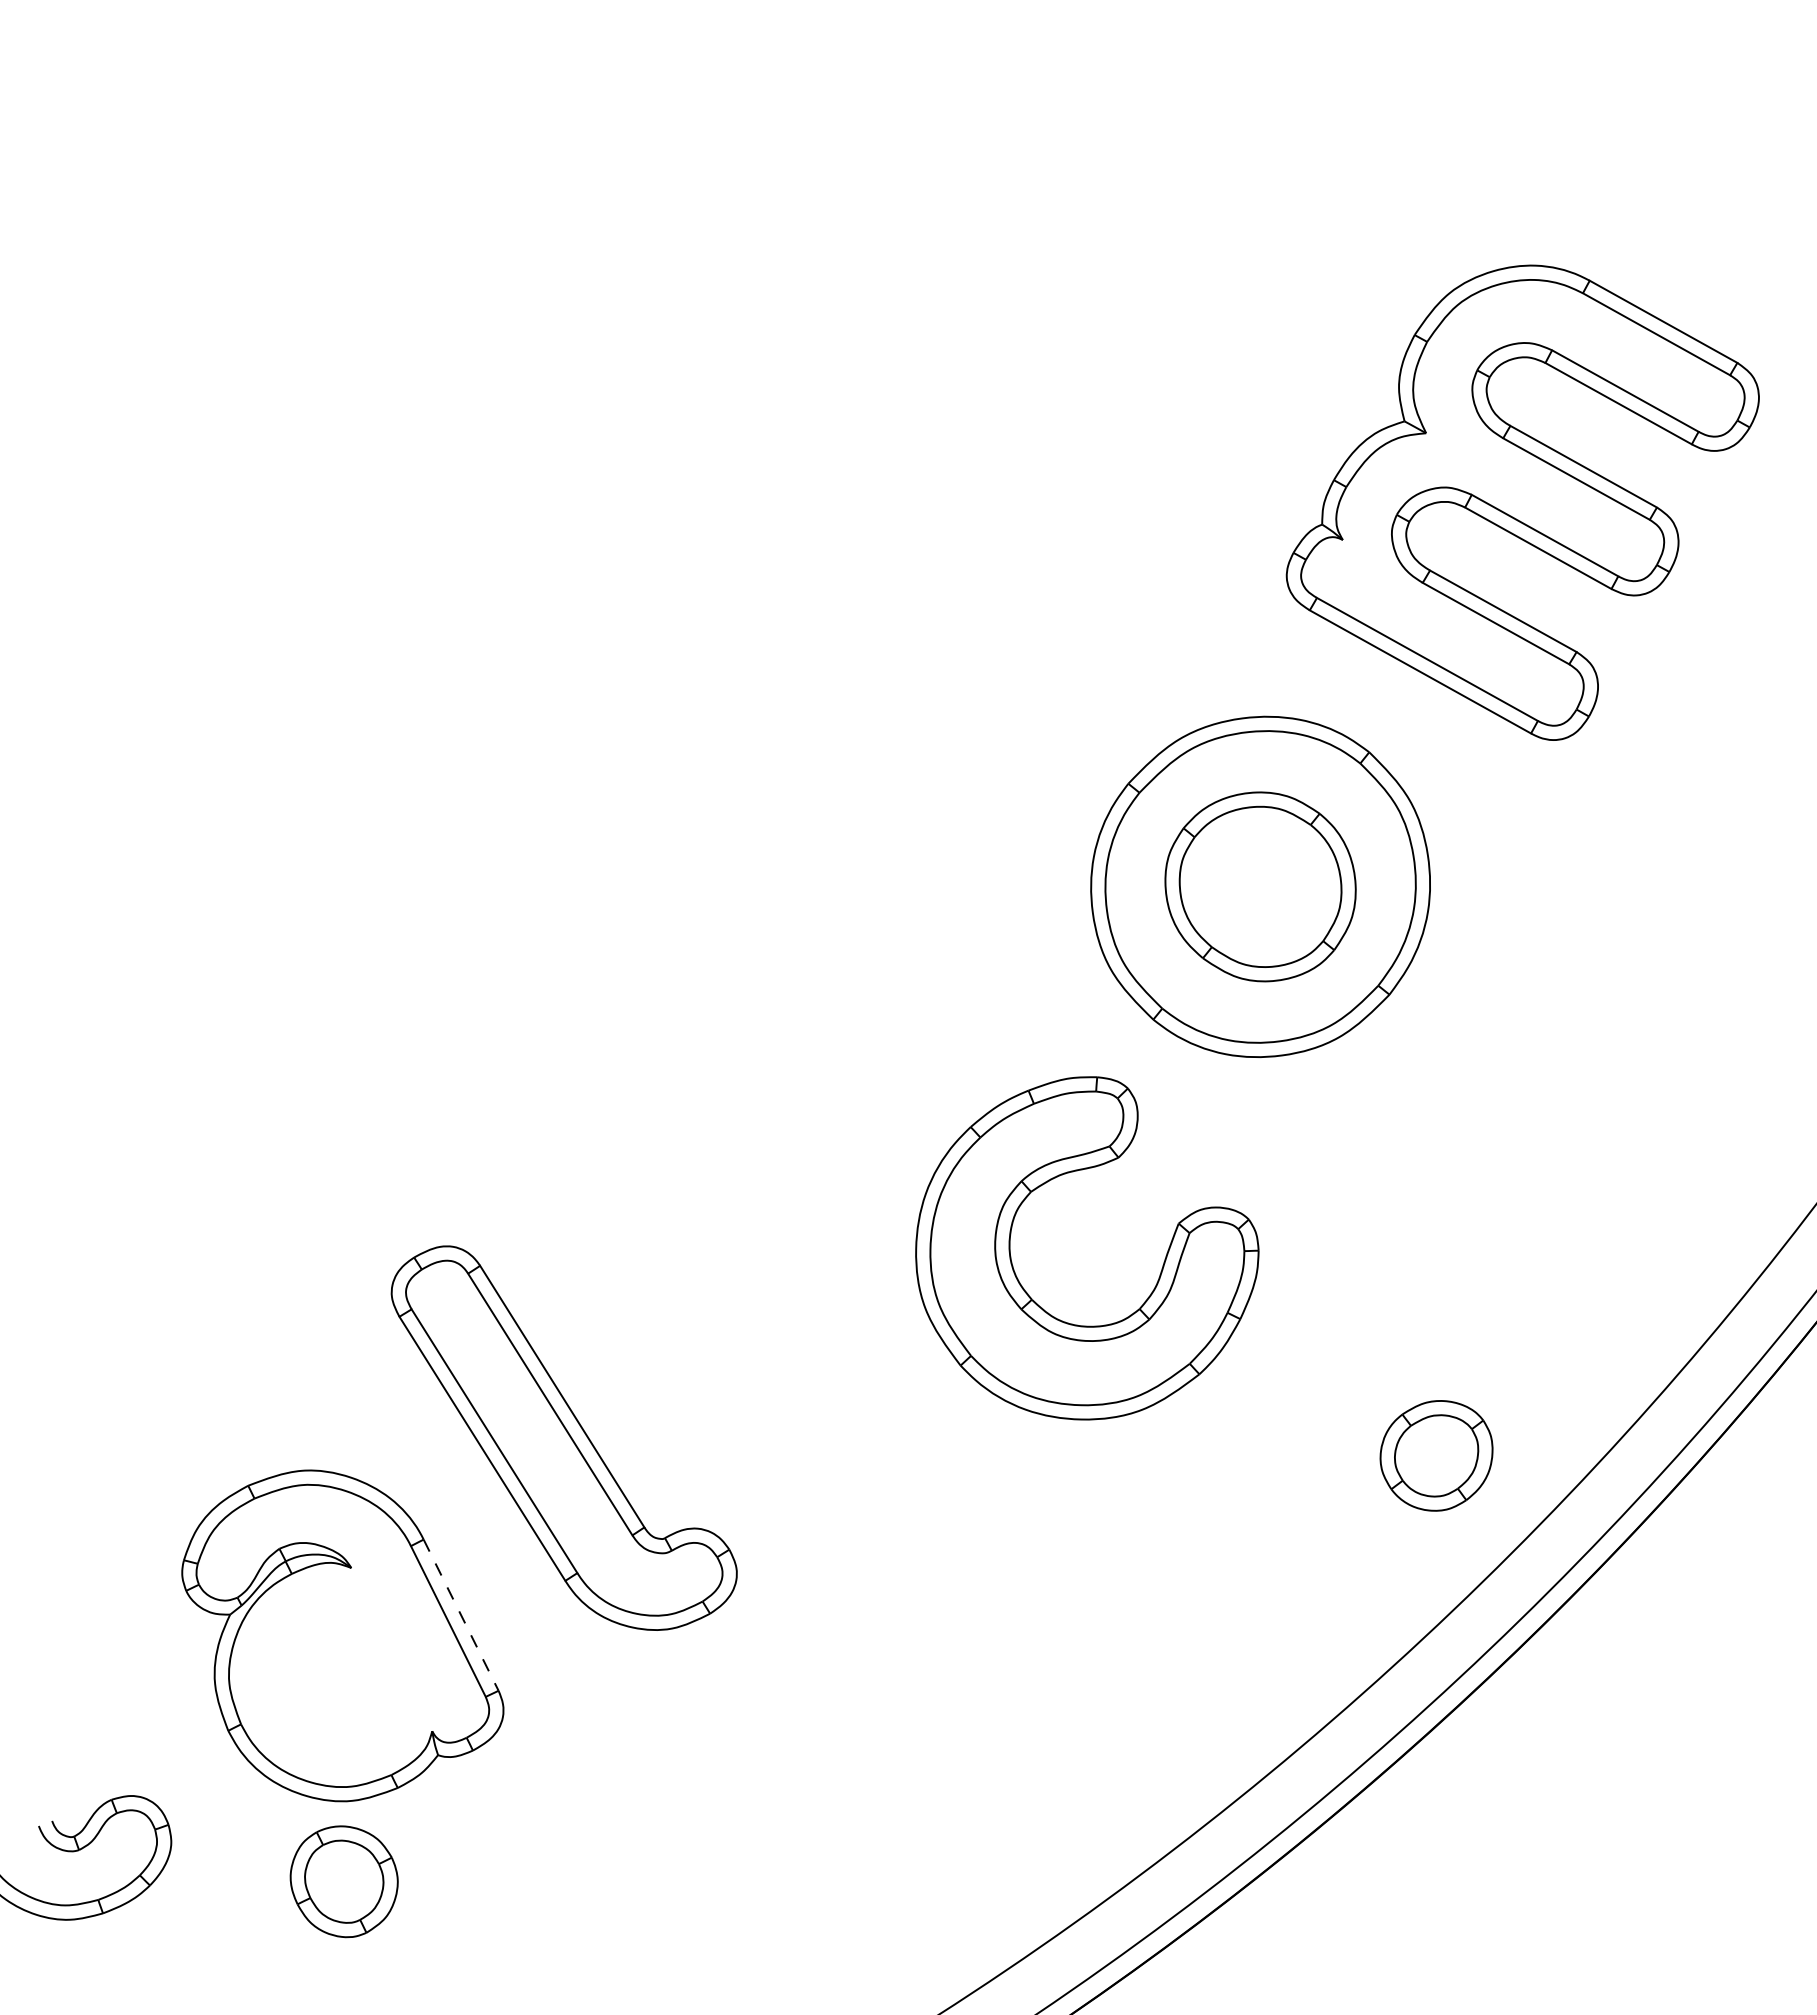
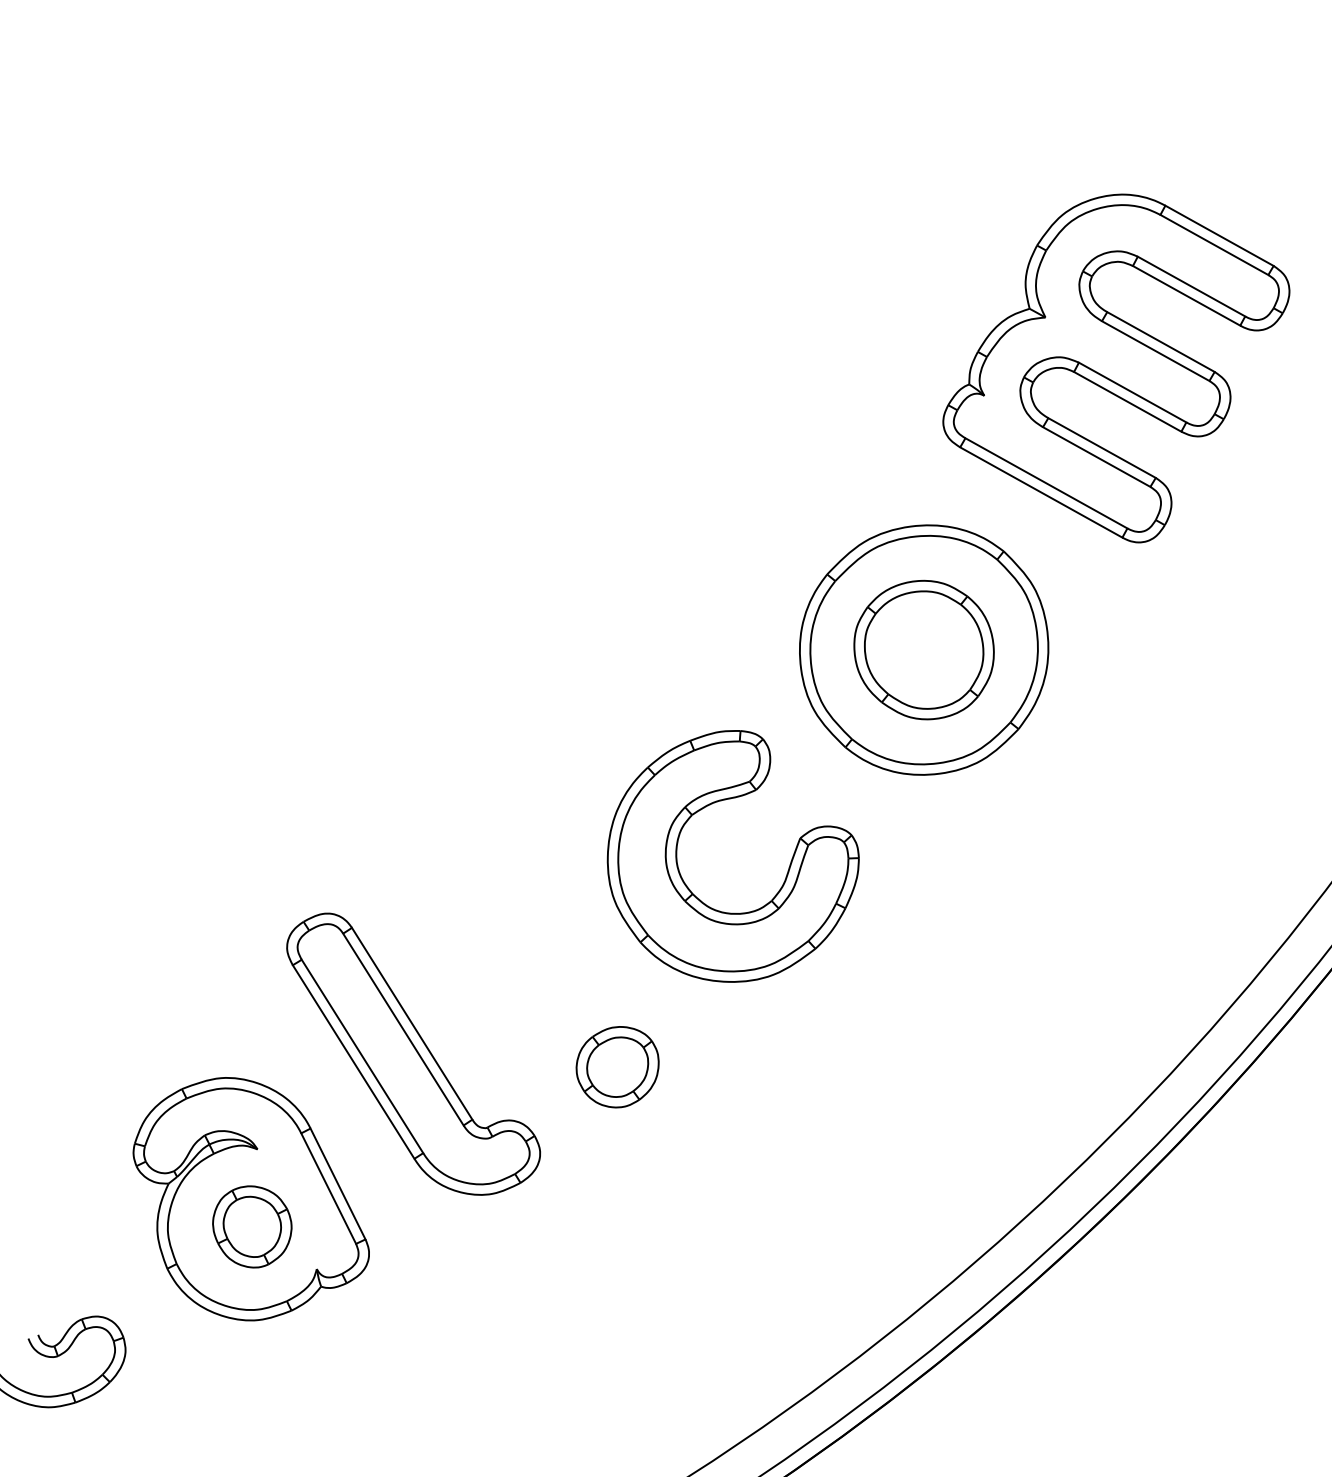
part: (1028, 1293) -> (690, 889), moved
part: (1436, 1455) -> (617, 1066), moved
line: (461, 1615) -> (338, 1184), dashed -> solid
part: (343, 1881) -> (251, 1226), moved

